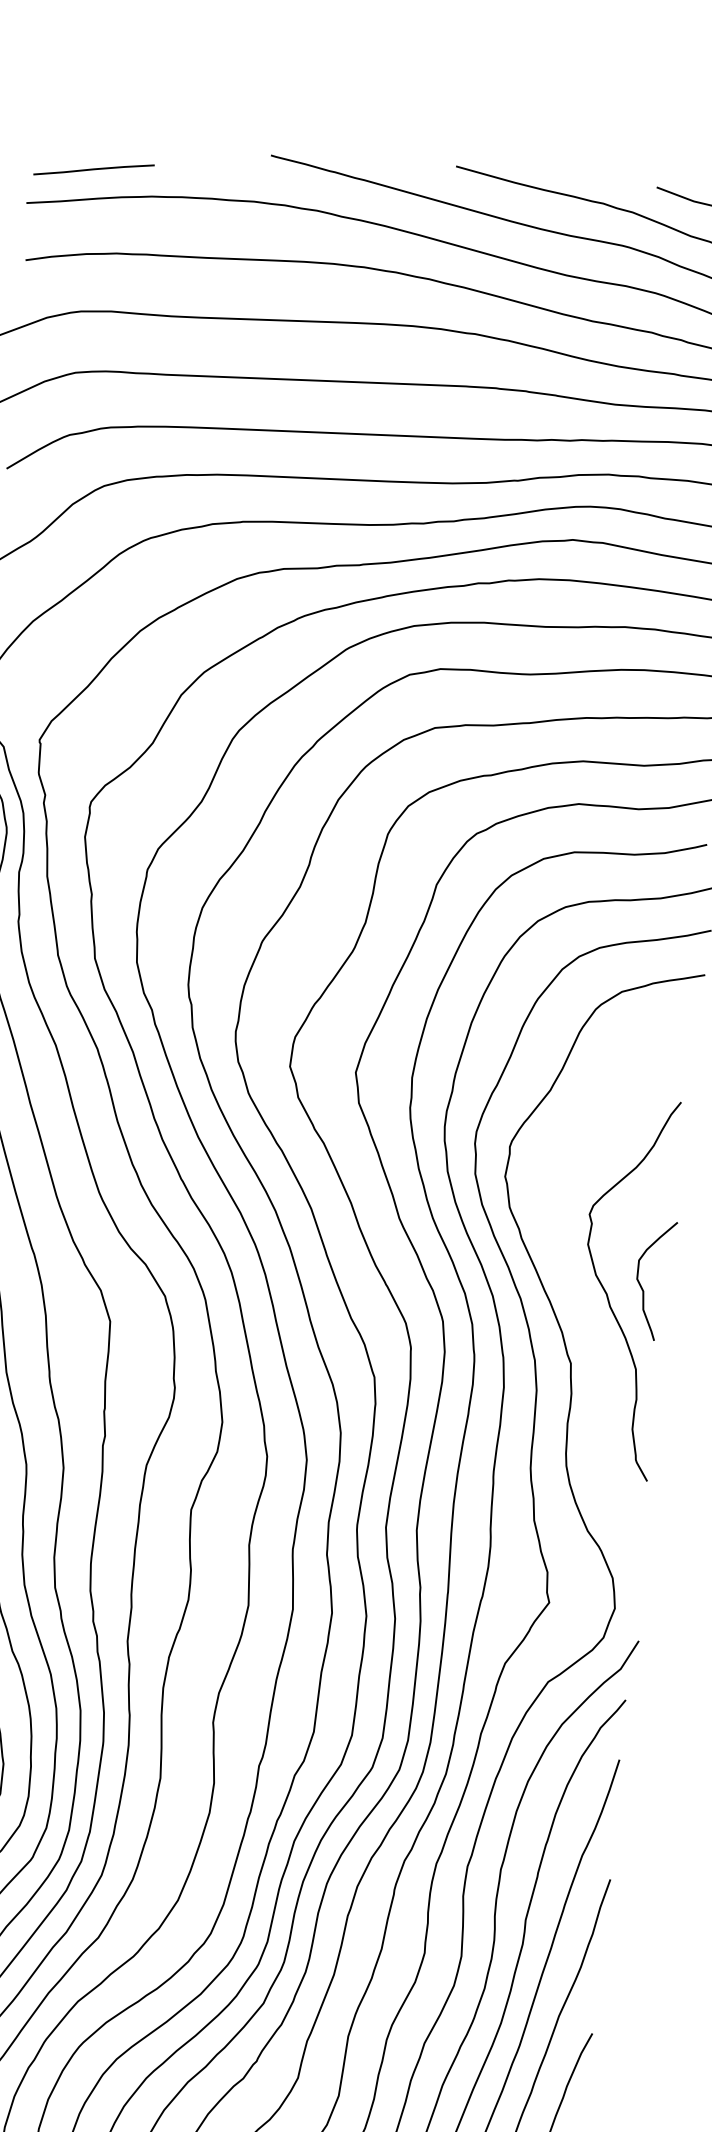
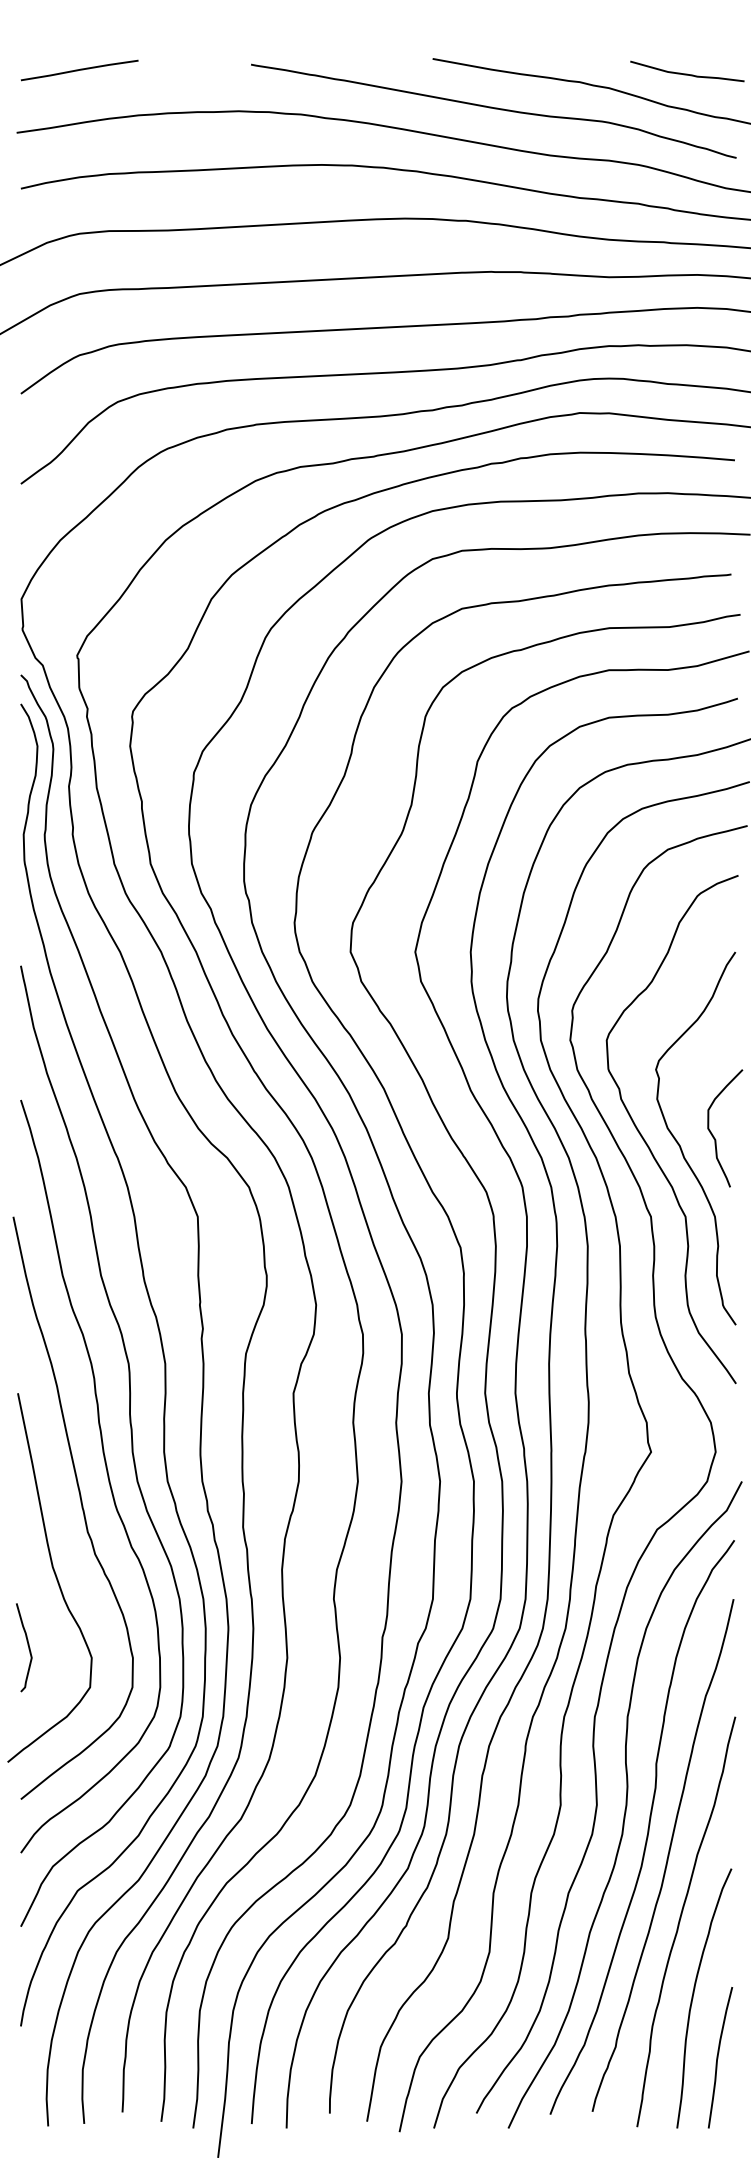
line: (93, 169) -> (79, 70), moved
curve: (573, 1286) -> (646, 1141), added

